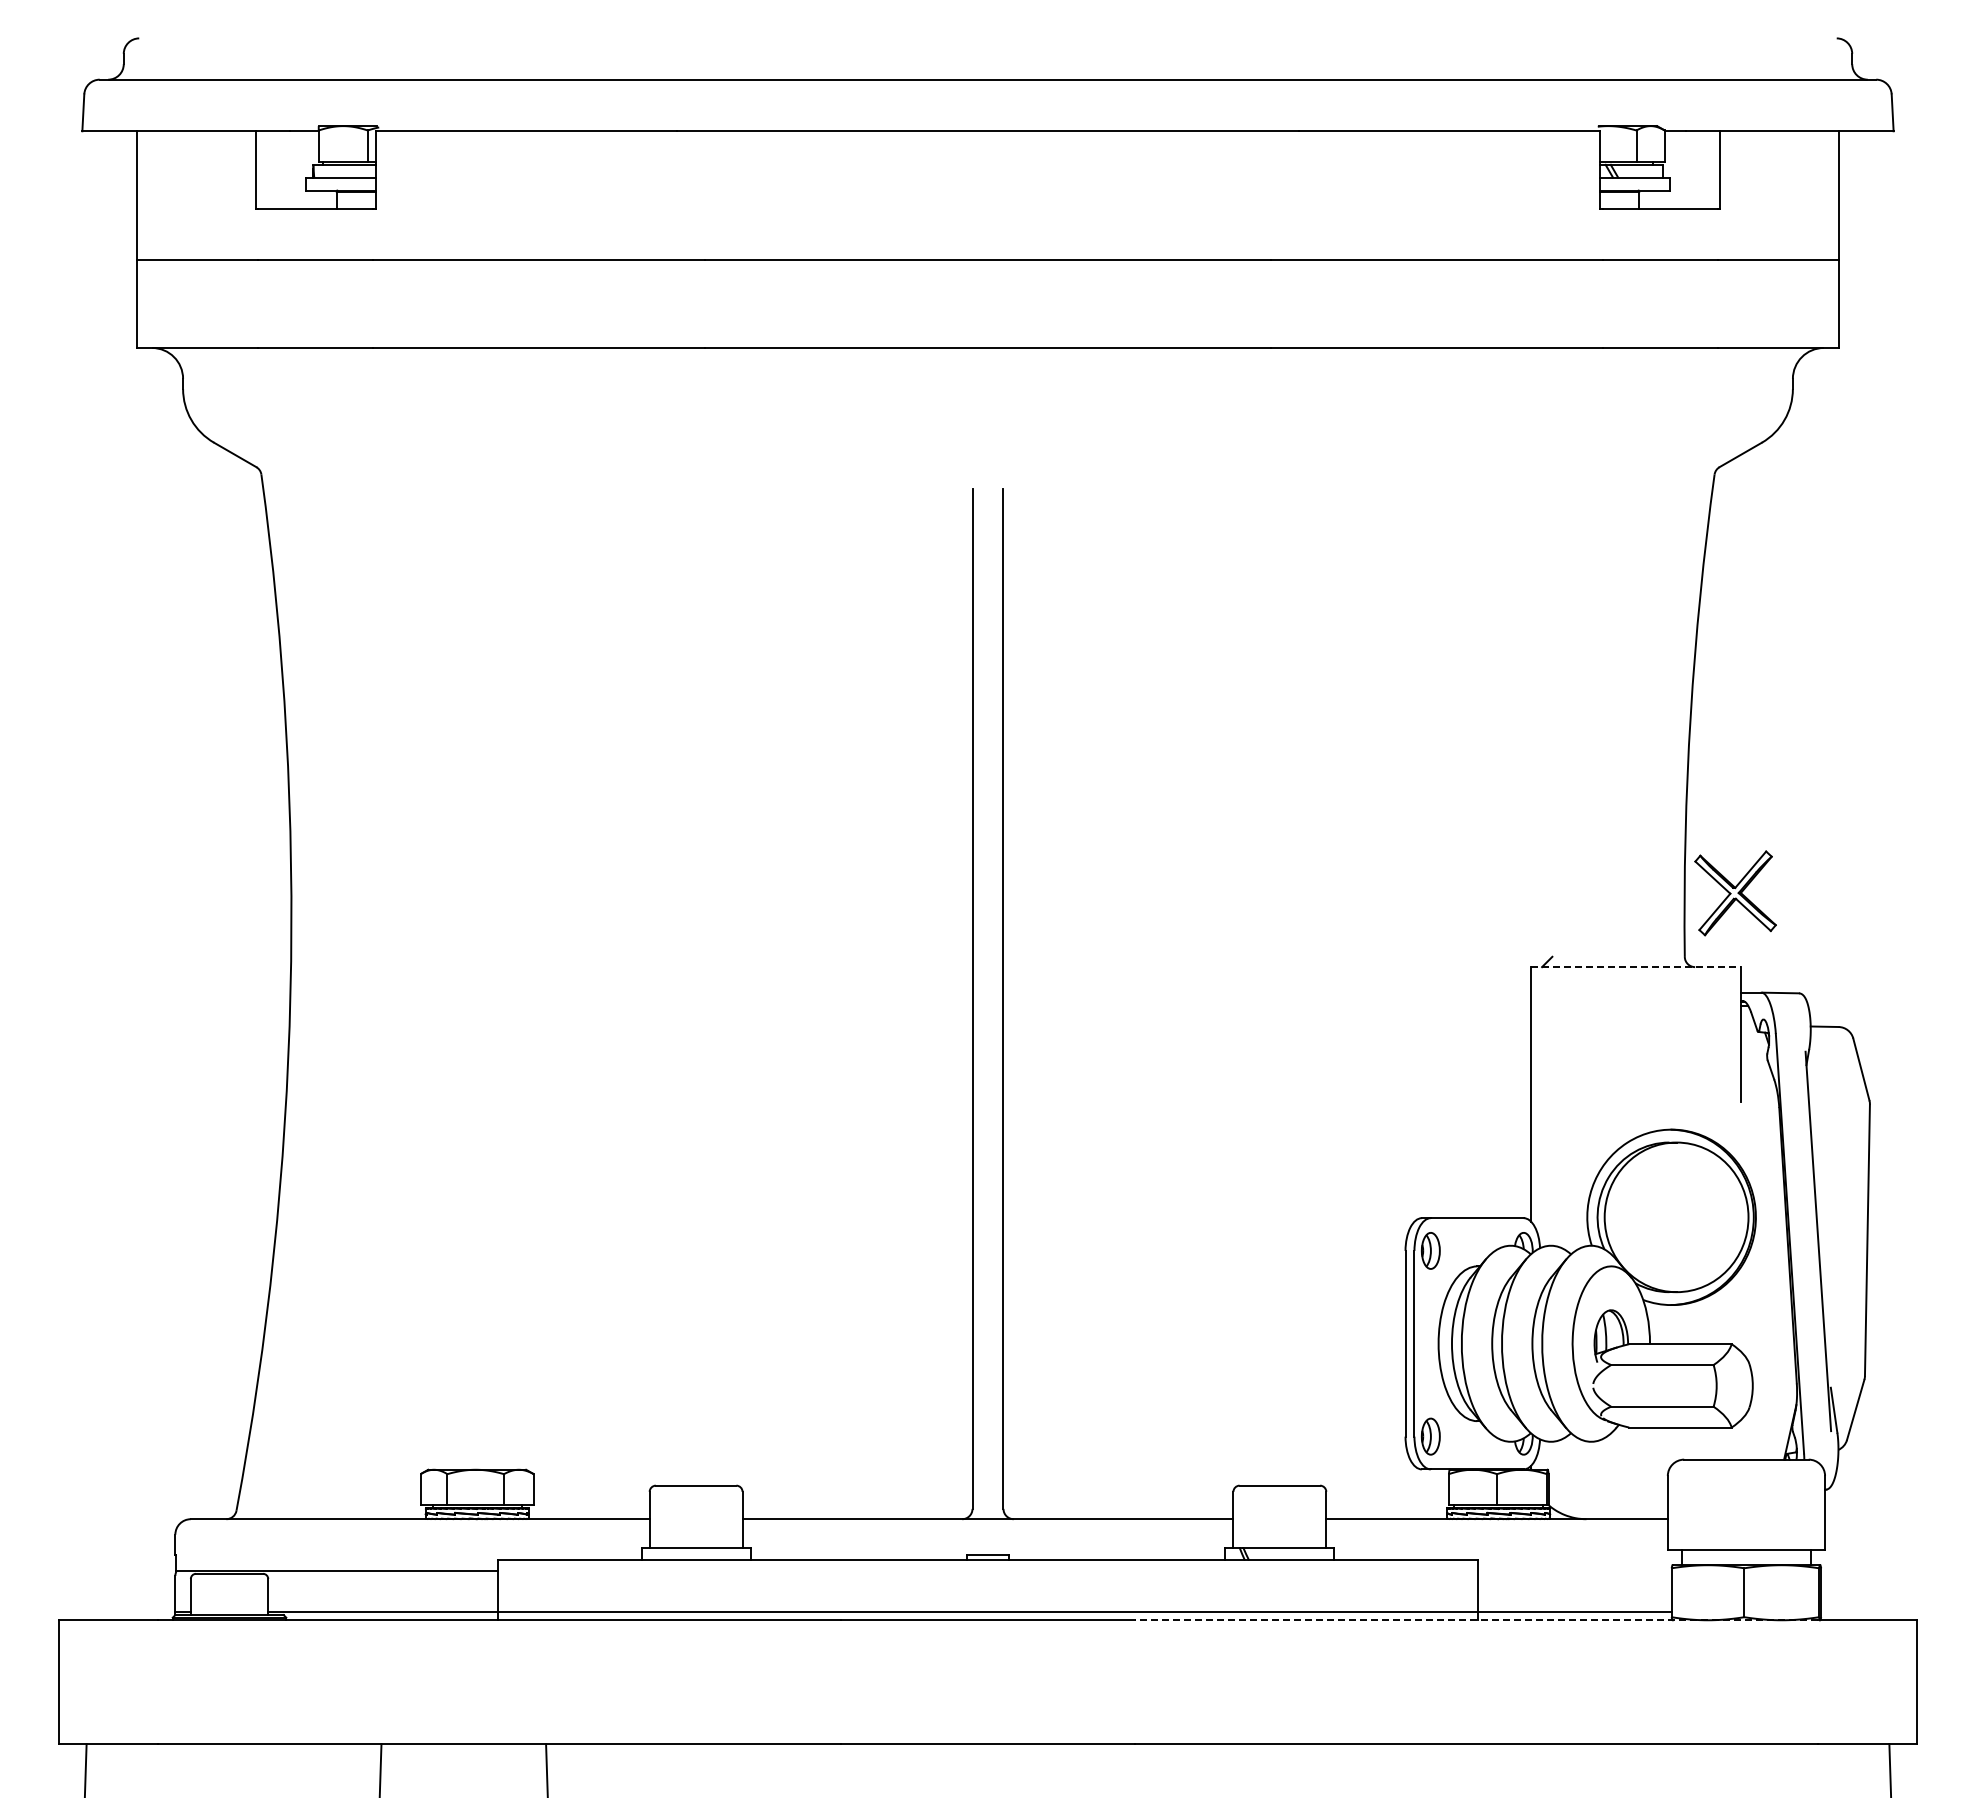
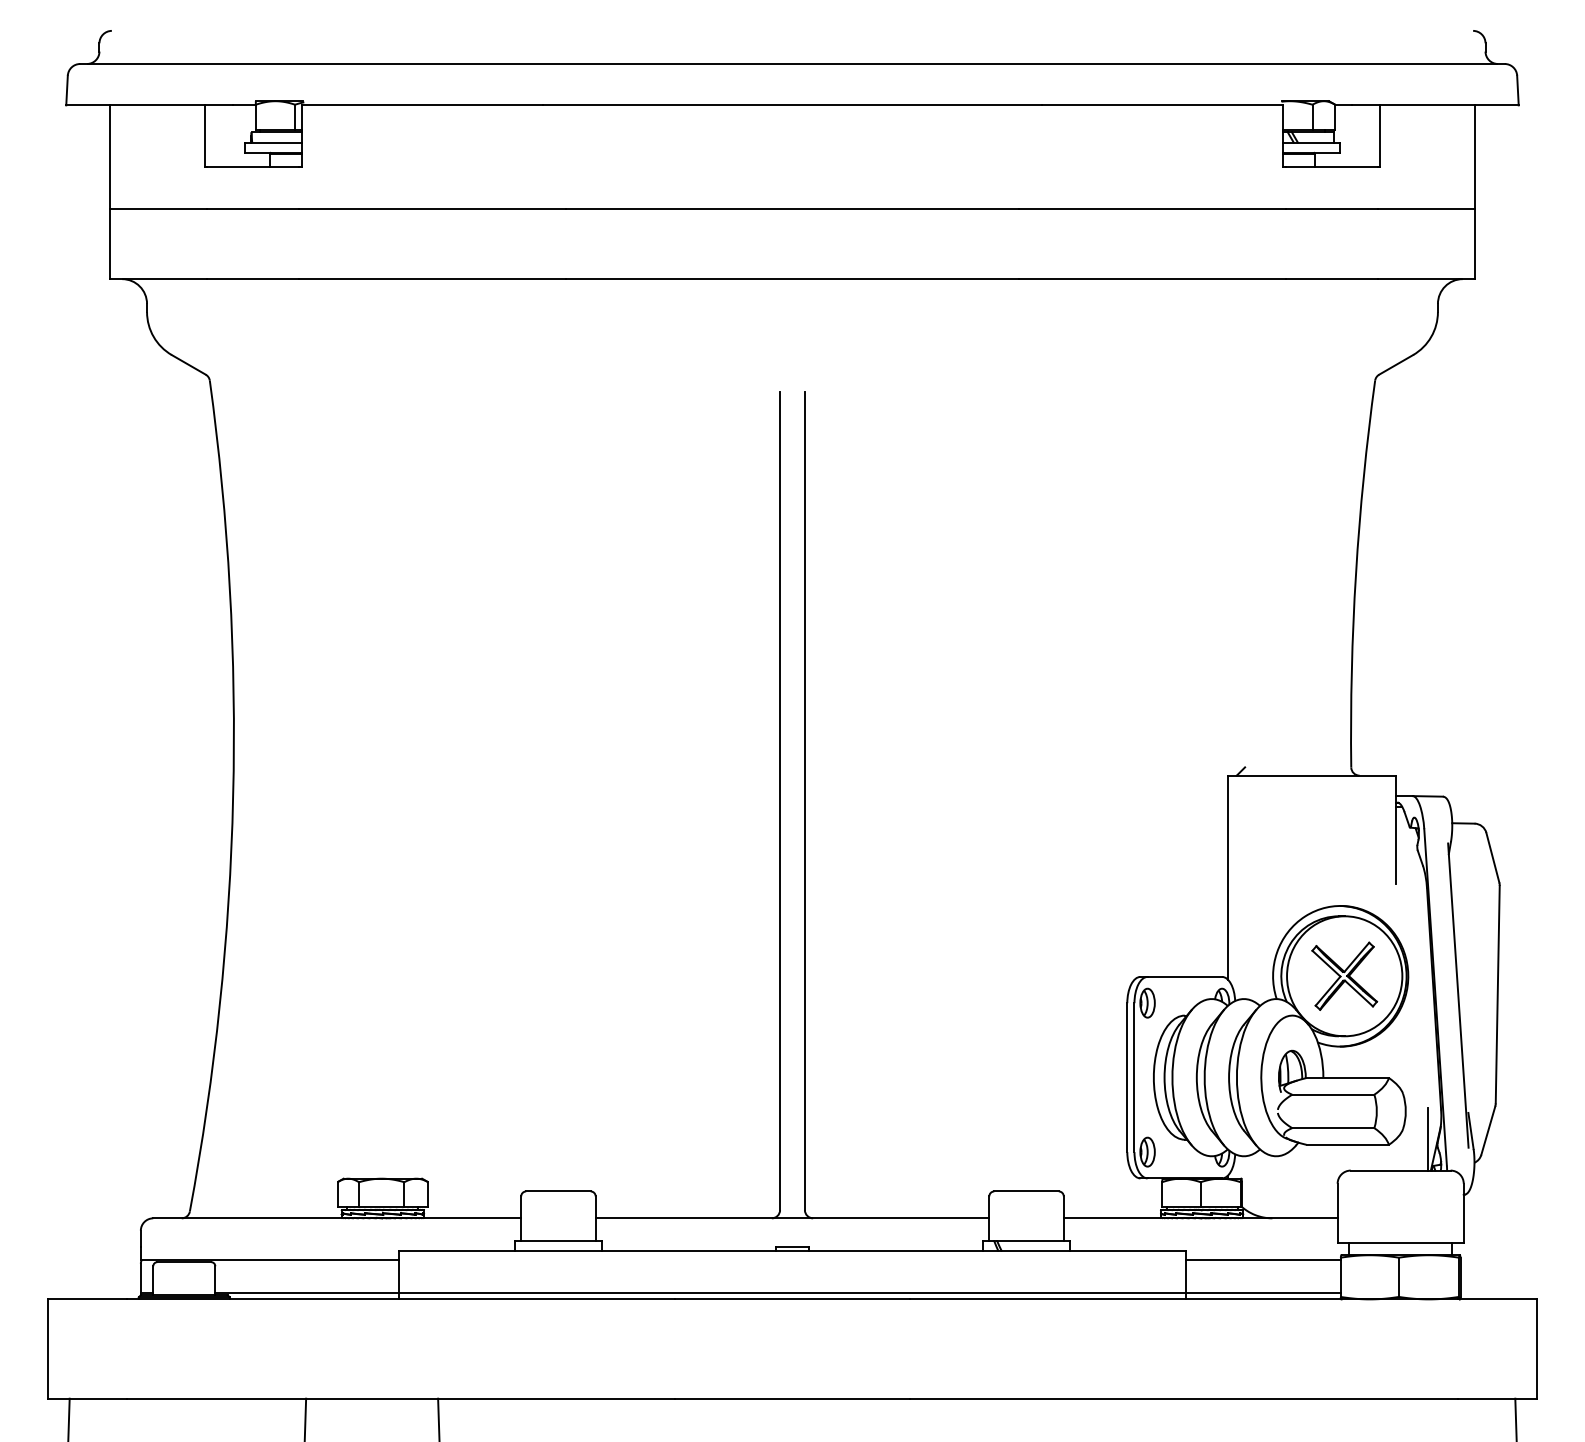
part: (1735, 893) -> (1344, 976), moved
line: (1636, 967) -> (1312, 775), dashed -> solid
line: (1780, 1420) -> (1428, 1139), added
line: (1574, 1570) -> (1262, 1259), added
line: (1476, 1620) -> (1184, 1299), dashed -> solid

